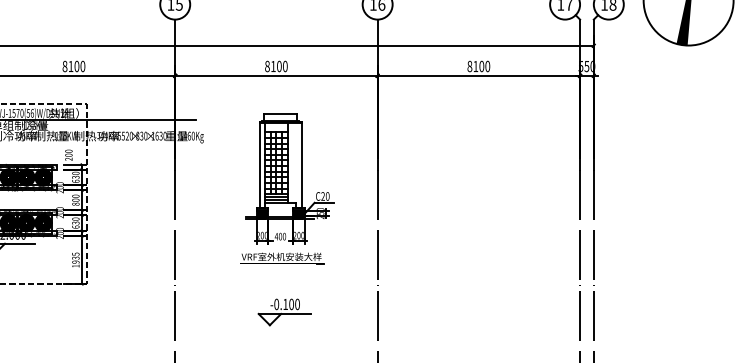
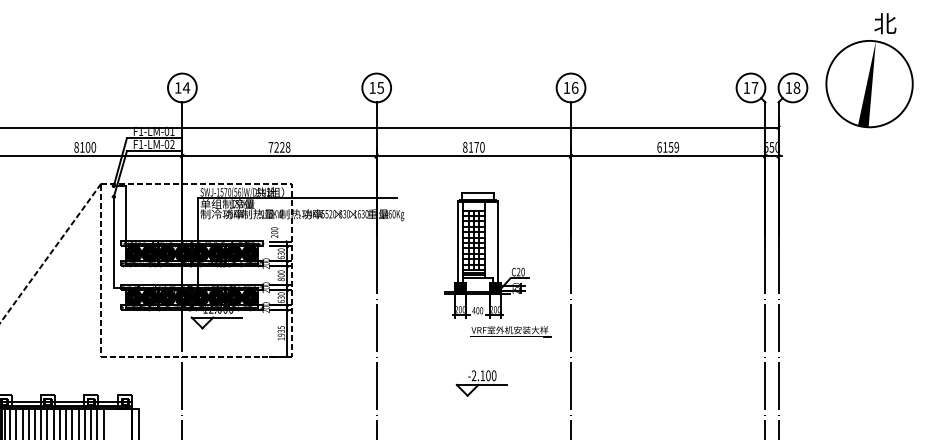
text: (73, 65) -> (279, 146), 8100 -> 7228
text: (279, 66) -> (476, 147), 8100 -> 8170
text: (478, 66) -> (667, 147), 8100 -> 6159
part: (282, 258) -> (510, 331), moved
text: (276, 304) -> (473, 375), -0.100 -> -2.100

